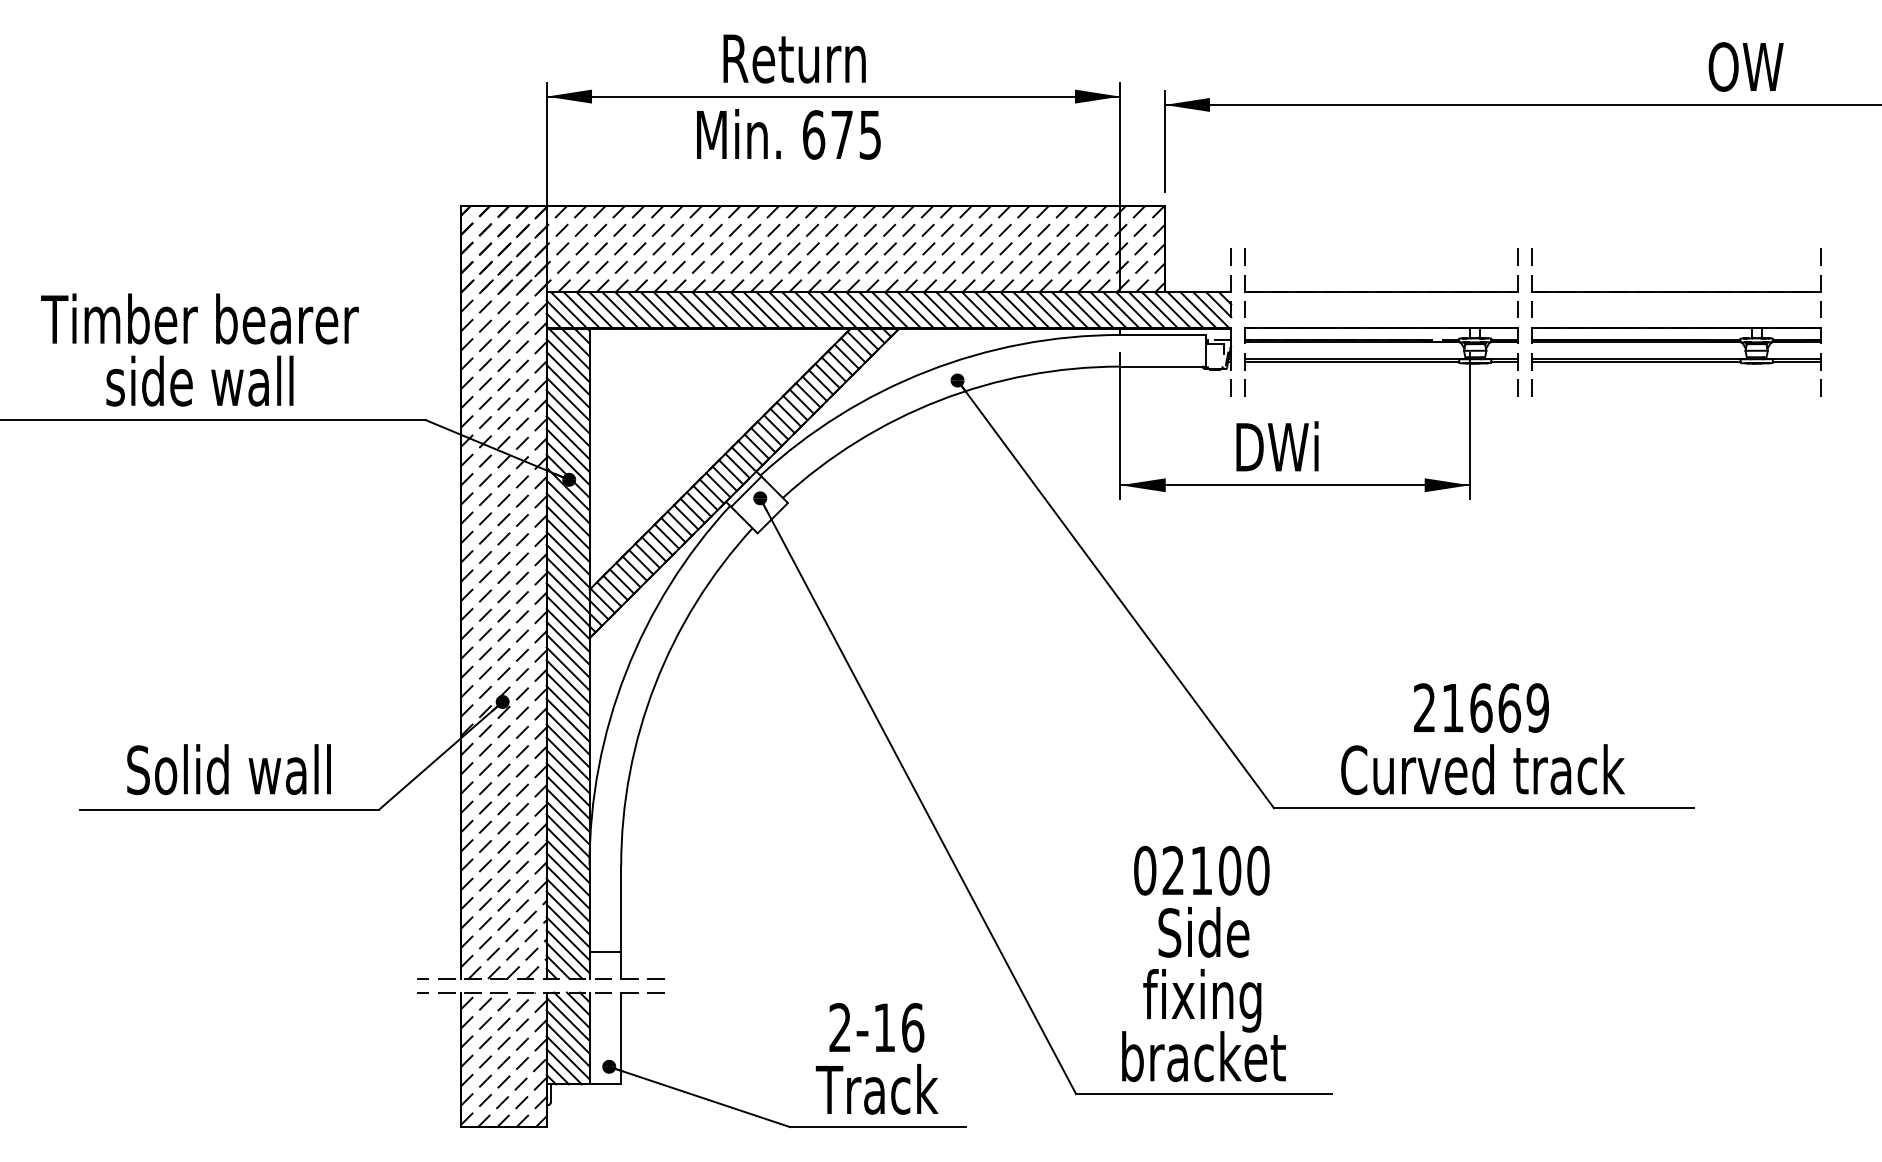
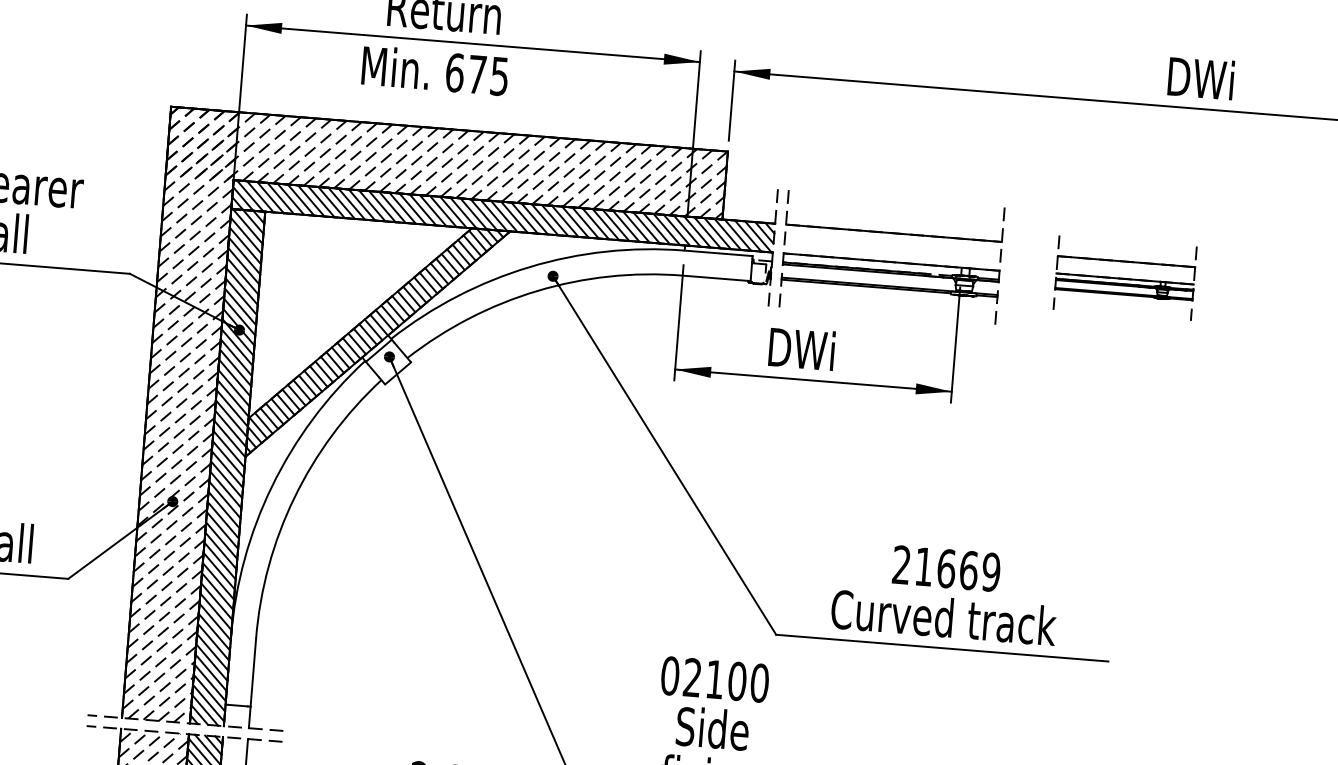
text: (1750, 66) -> (1200, 78), OW -> DWi
part: (1676, 322) -> (1125, 276), size x0.6

